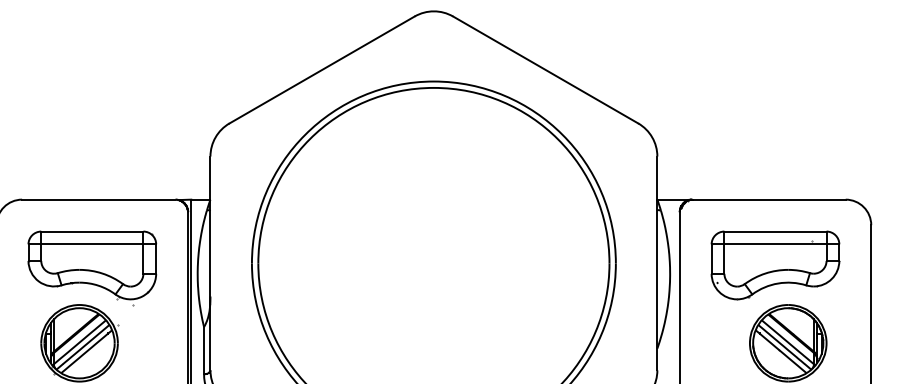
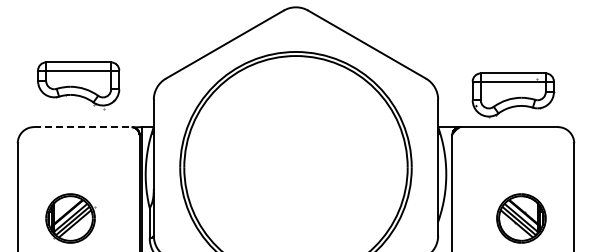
line: (98, 200) -> (82, 127), solid -> dashed
part: (775, 266) -> (513, 95), moved
part: (92, 267) -> (78, 85), moved

